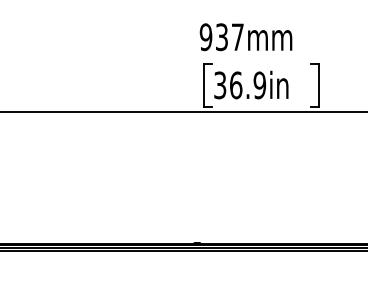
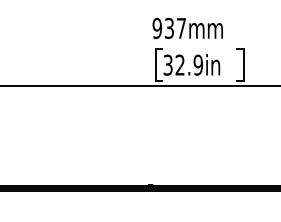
text: (236, 85) -> (180, 65), 36.9in -> 32.9in

